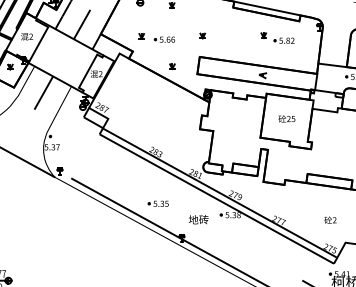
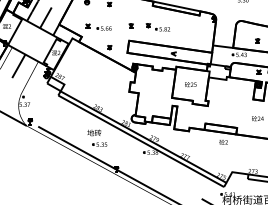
part: (276, 38) -> (157, 27), moved
text: (198, 219) -> (94, 132), moved
text: (330, 220) -> (223, 142), moved

